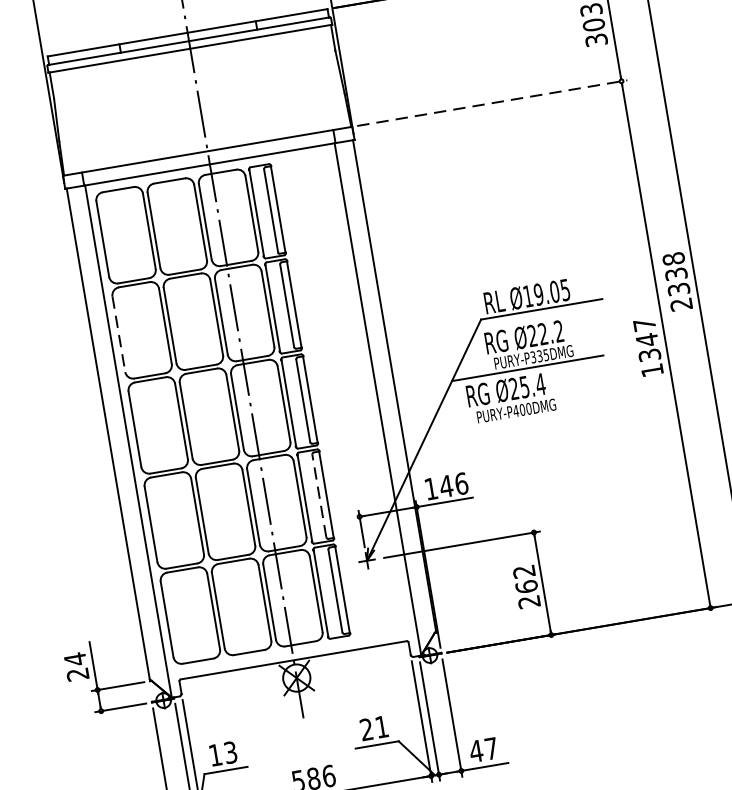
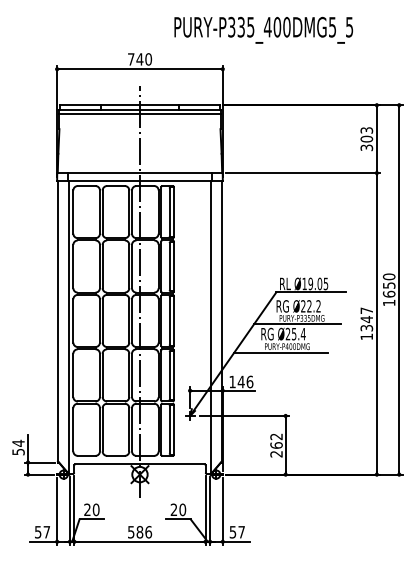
line: (493, 103) -> (303, 173), dashed -> solid
text: (676, 281) -> (388, 289), 2338 -> 1650
line: (119, 334) -> (73, 266), dashed -> solid
line: (506, 423) -> (280, 352), added
line: (319, 496) -> (169, 375), dashed -> solid
text: (78, 675) -> (18, 452), 24 -> 54
text: (381, 726) -> (182, 509), 21 -> 20
text: (475, 751) -> (232, 532), 47 -> 57
text: (222, 753) -> (91, 509), 13 -> 20

